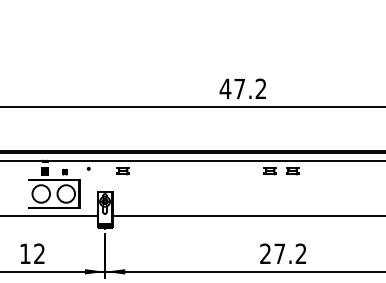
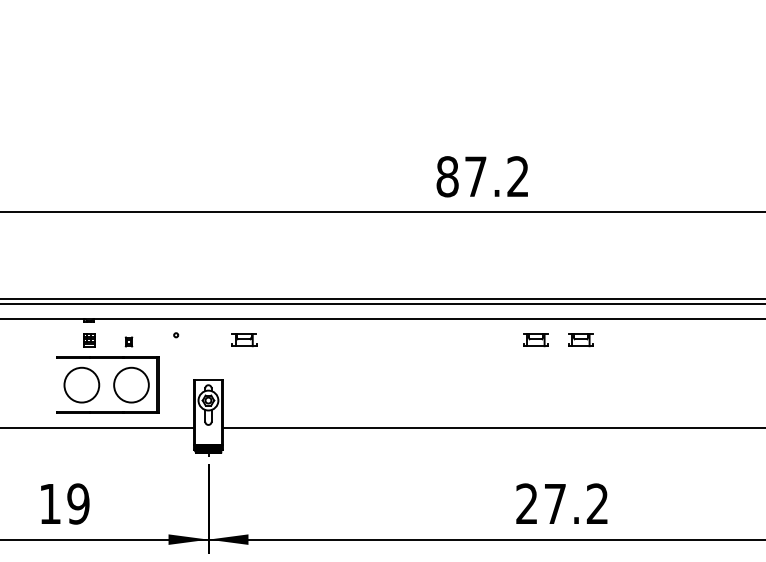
text: (225, 88) -> (447, 175), 47.2 -> 87.2
text: (39, 253) -> (78, 503), 12 -> 19

